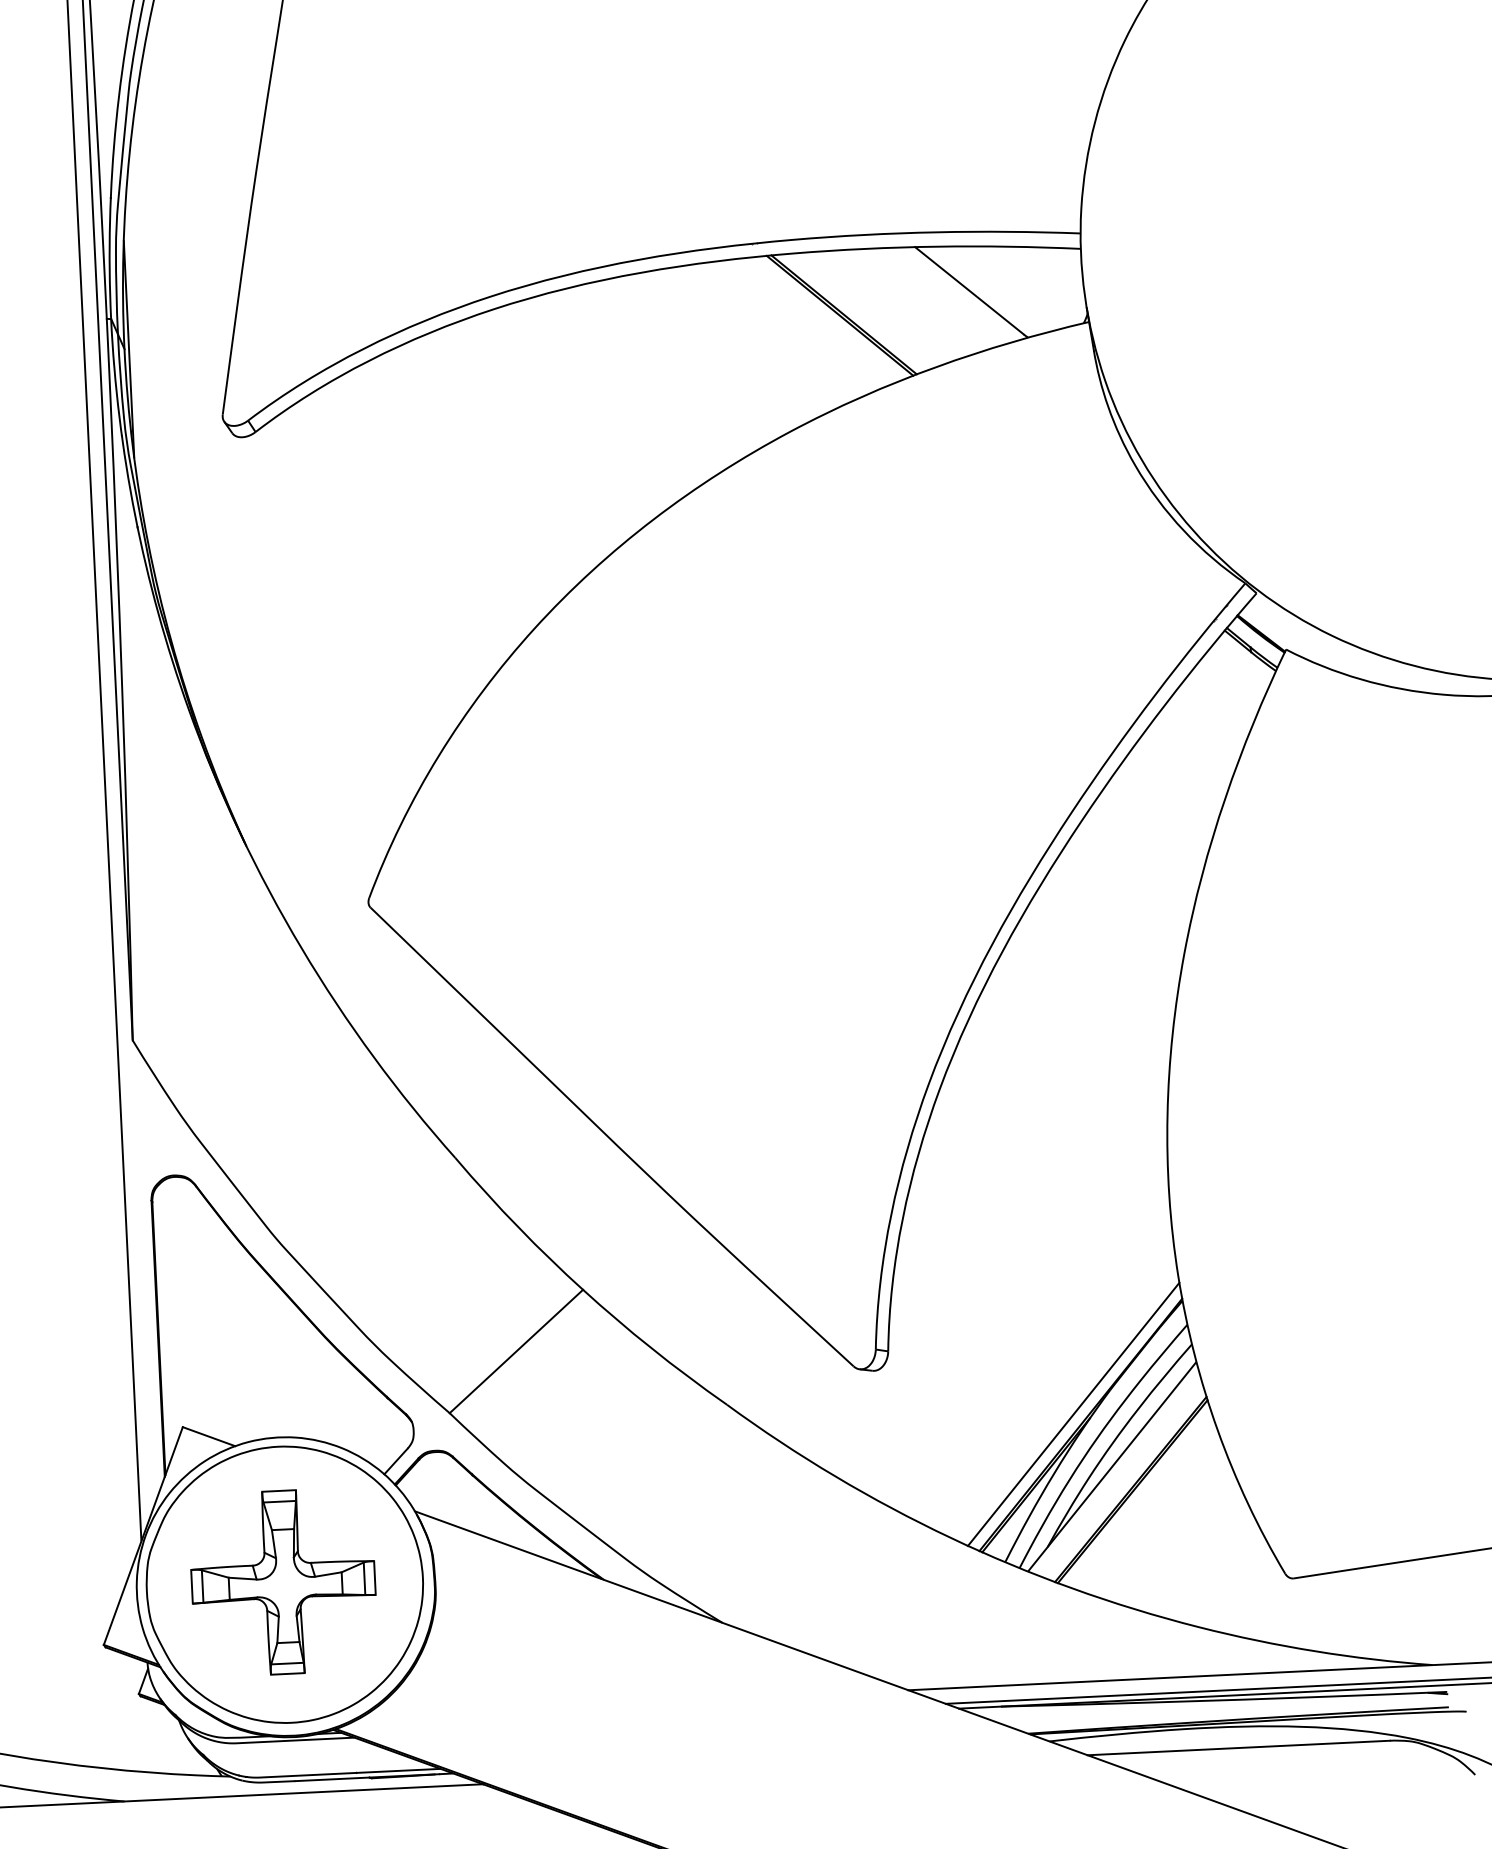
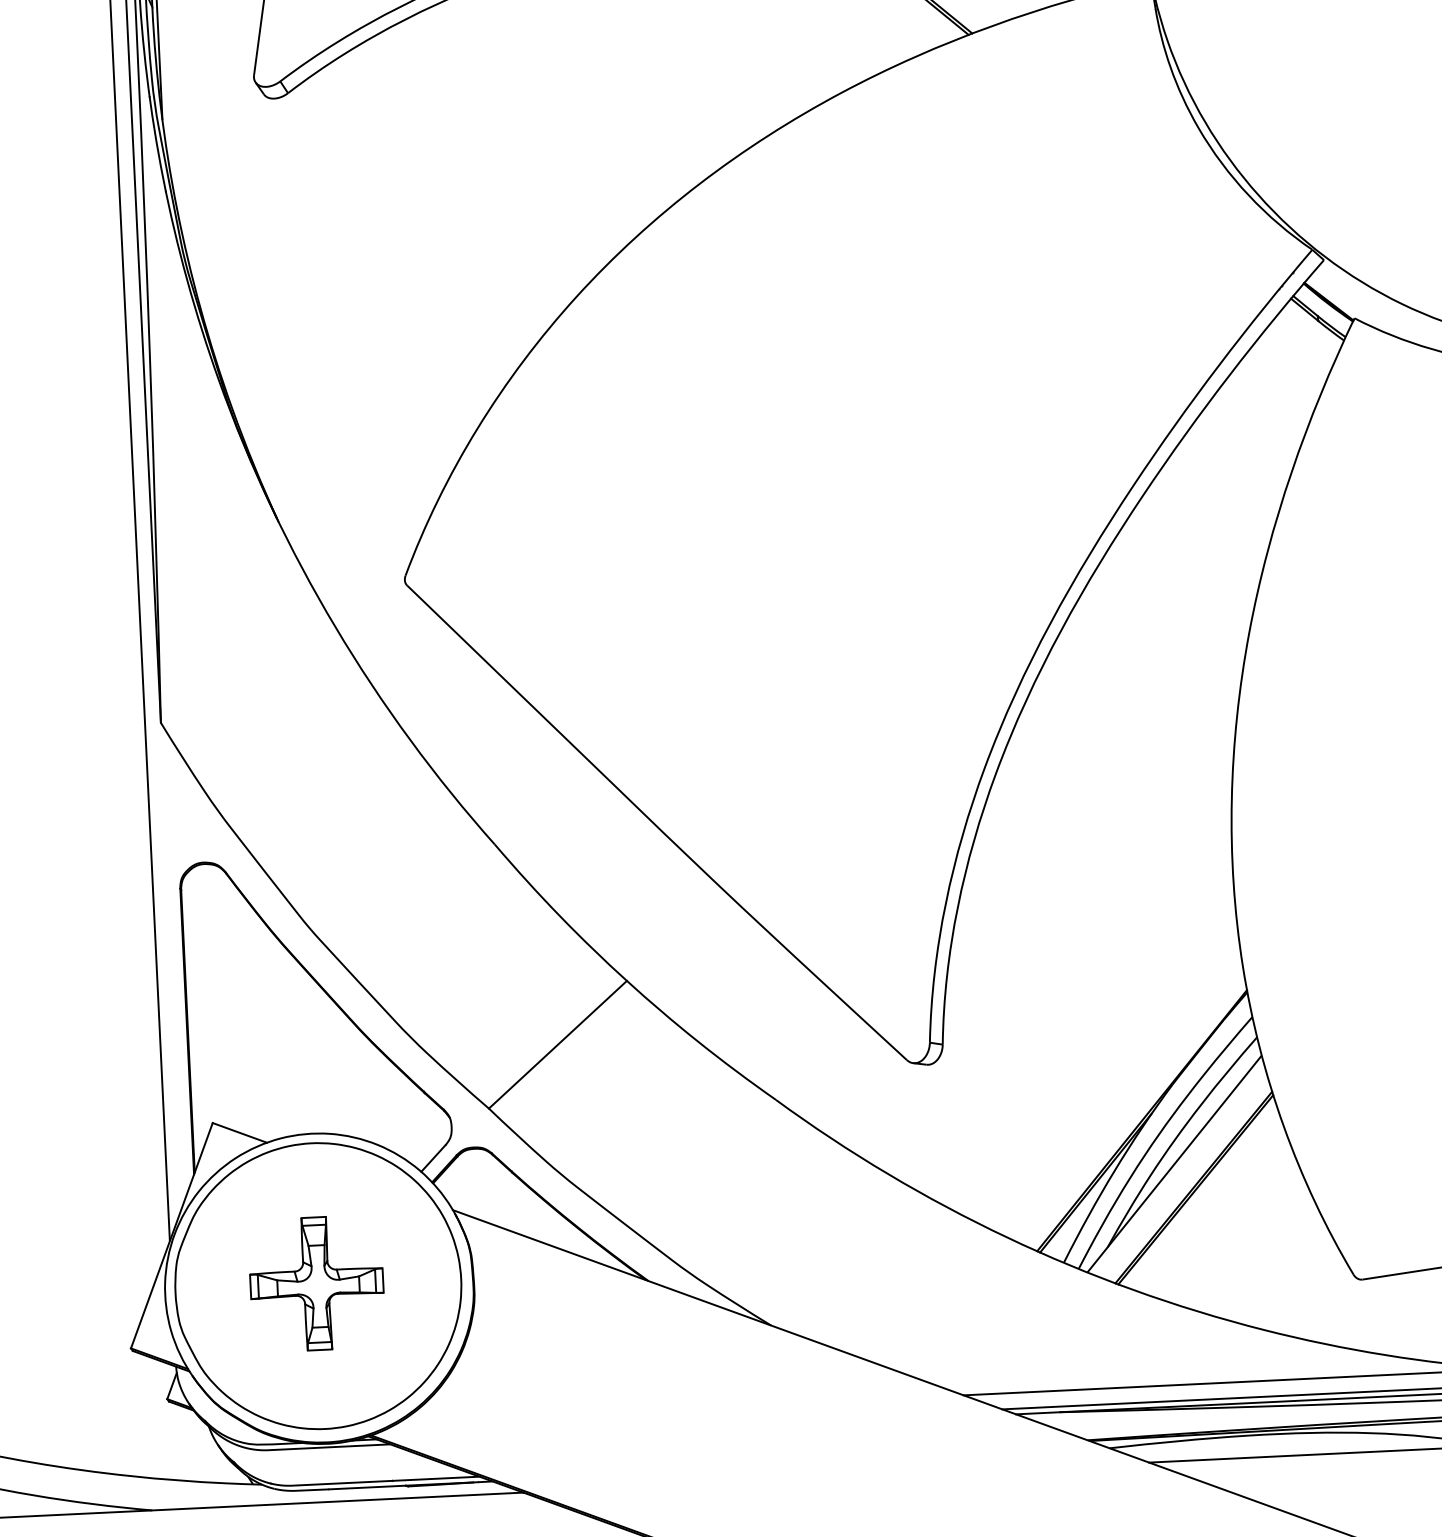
line: (1073, 1413) -> (1134, 1108), removed
part: (283, 1582) -> (316, 1283), size x0.7

